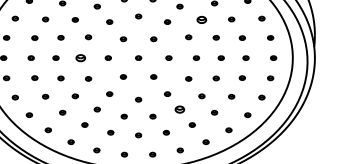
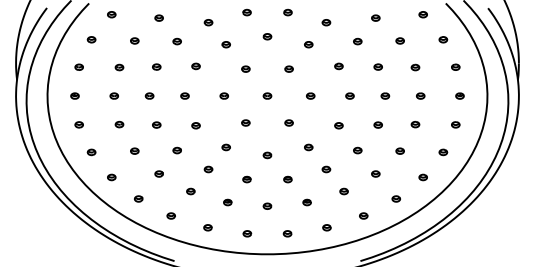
part: (201, 19) -> (357, 41), size x0.62
part: (80, 57) -> (184, 95), size x0.62
part: (180, 109) -> (326, 169), size x0.62

